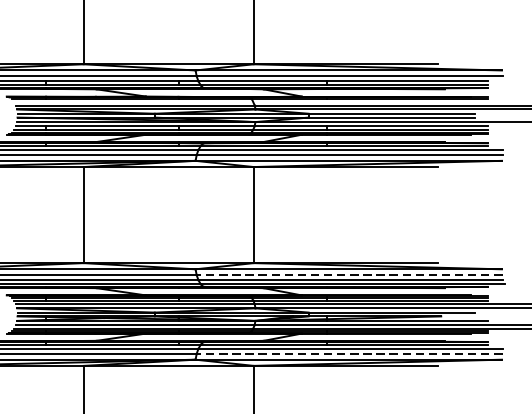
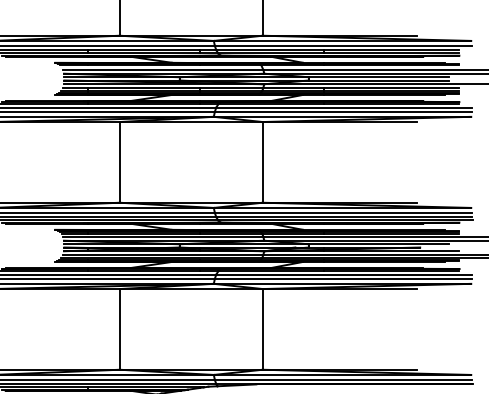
line: (348, 274) -> (342, 212), dashed -> solid
line: (348, 354) -> (342, 279), dashed -> solid

